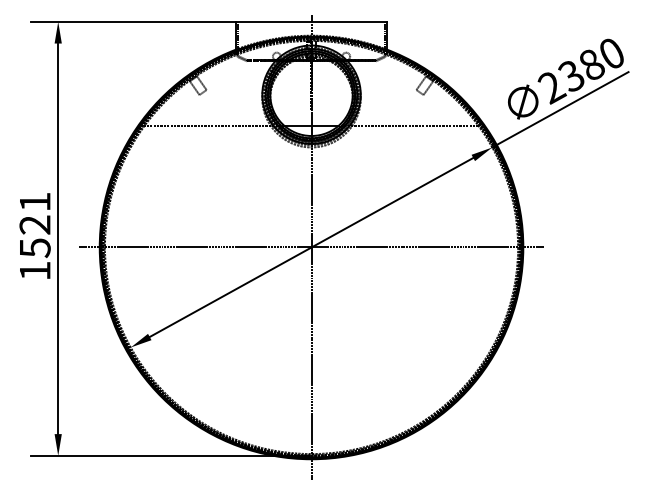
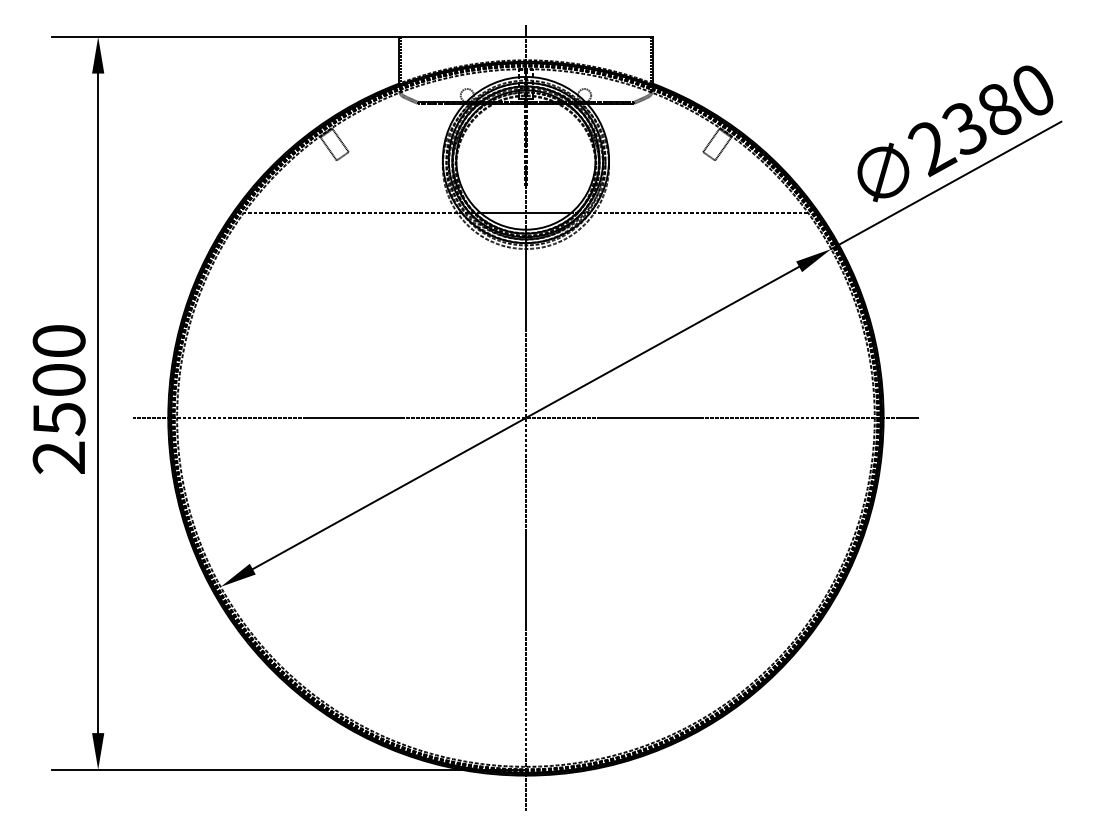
text: (34, 236) -> (58, 399), 1521 -> 2500

